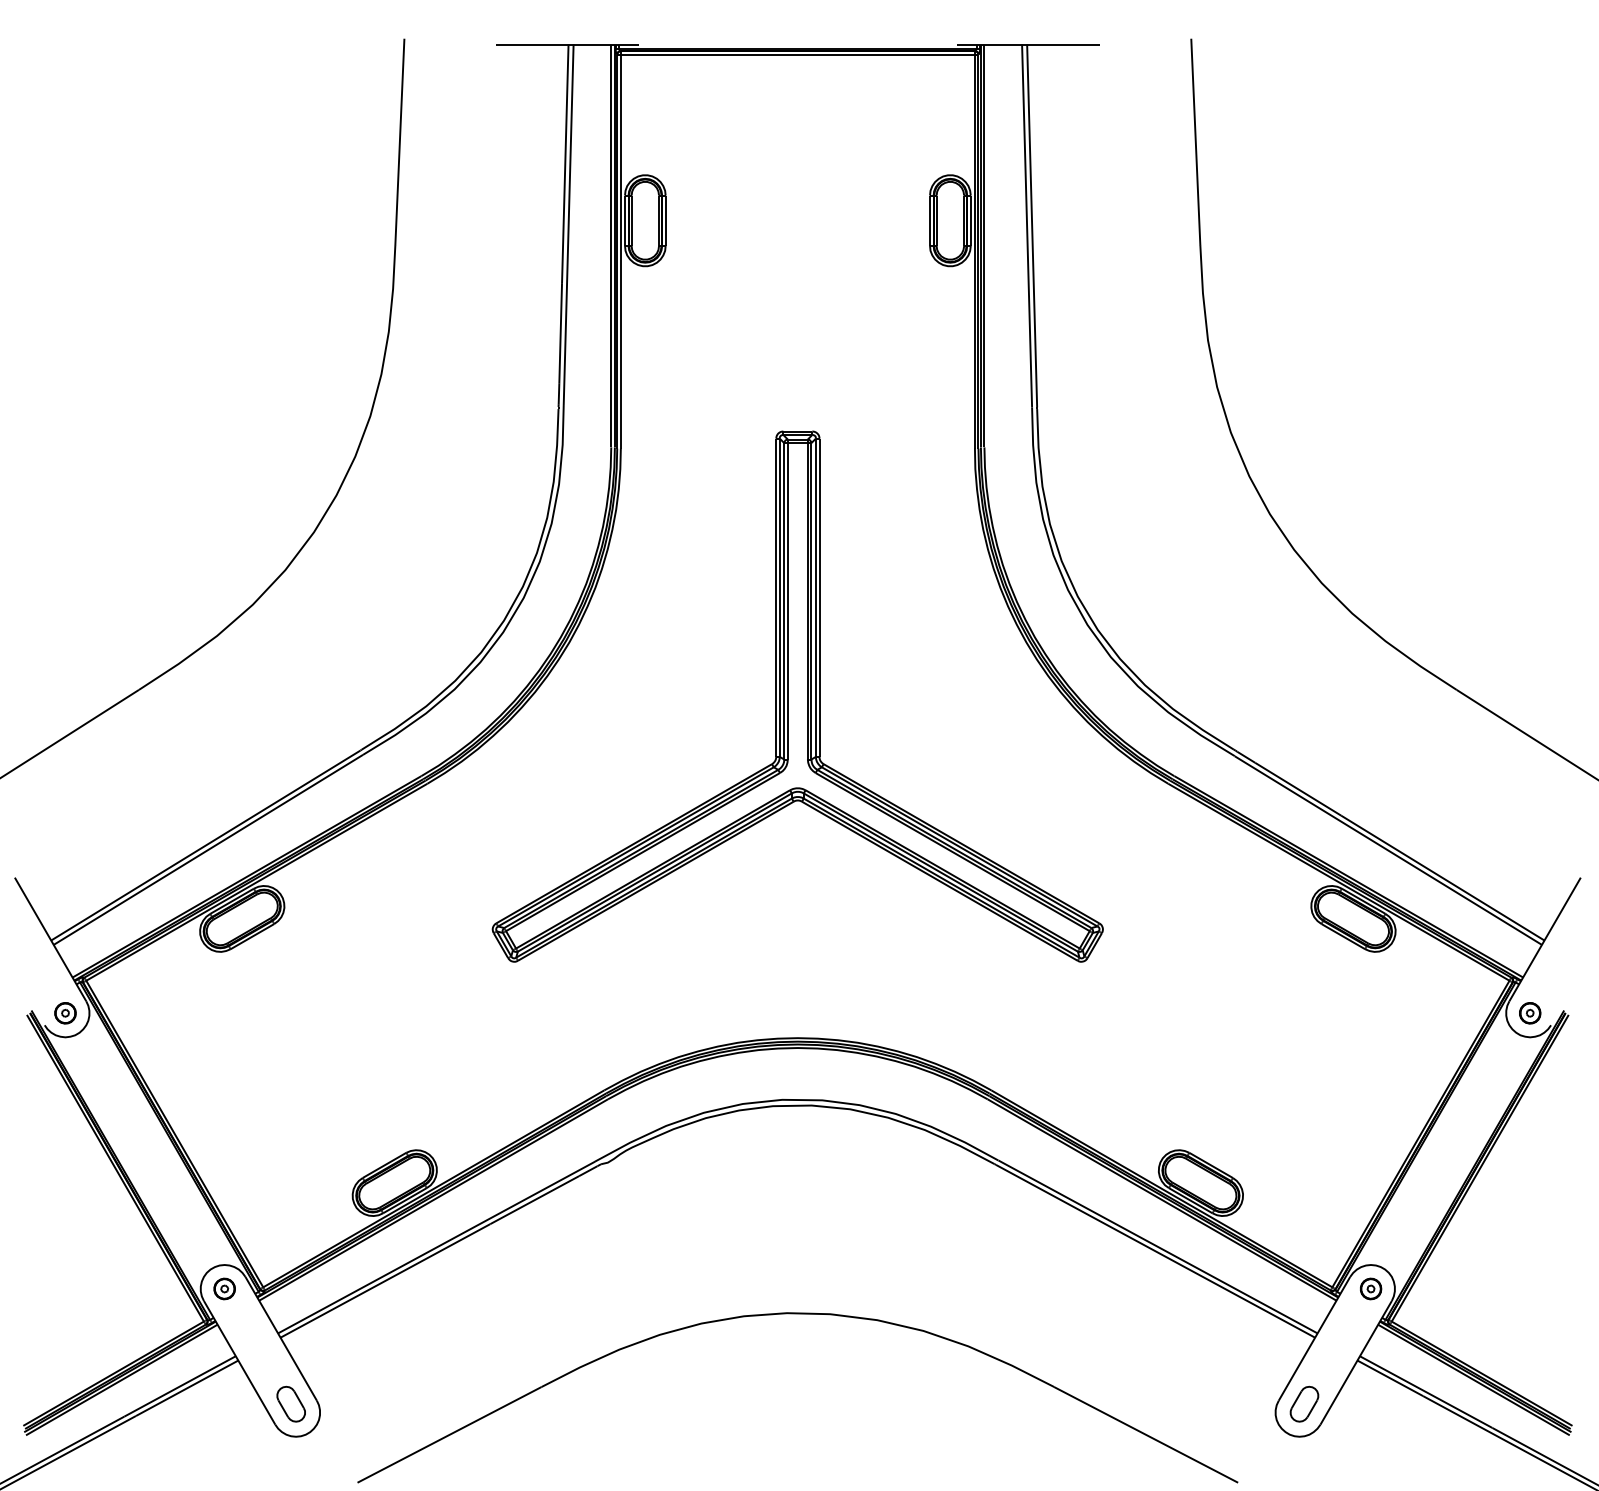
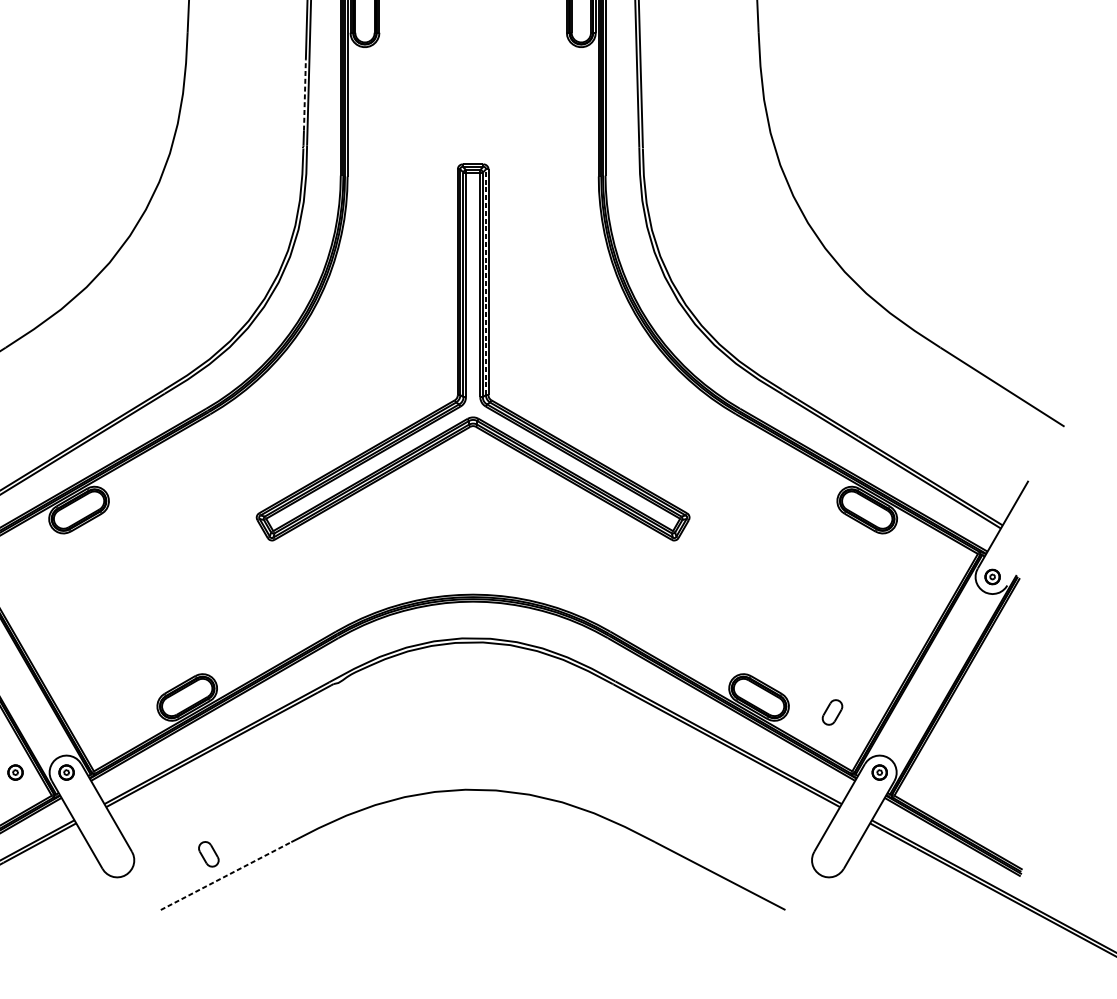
line: (560, 332) -> (304, 94), solid -> dashed
line: (815, 597) -> (485, 282), solid -> dashed
part: (152, 1288) -> (15, 772), added
part: (290, 1403) -> (208, 853), moved
part: (1304, 1403) -> (832, 711), moved
line: (449, 1434) -> (226, 875), solid -> dashed

